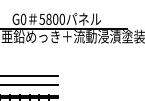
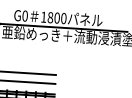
text: (41, 18) -> (43, 16), 5800 -> 1800

